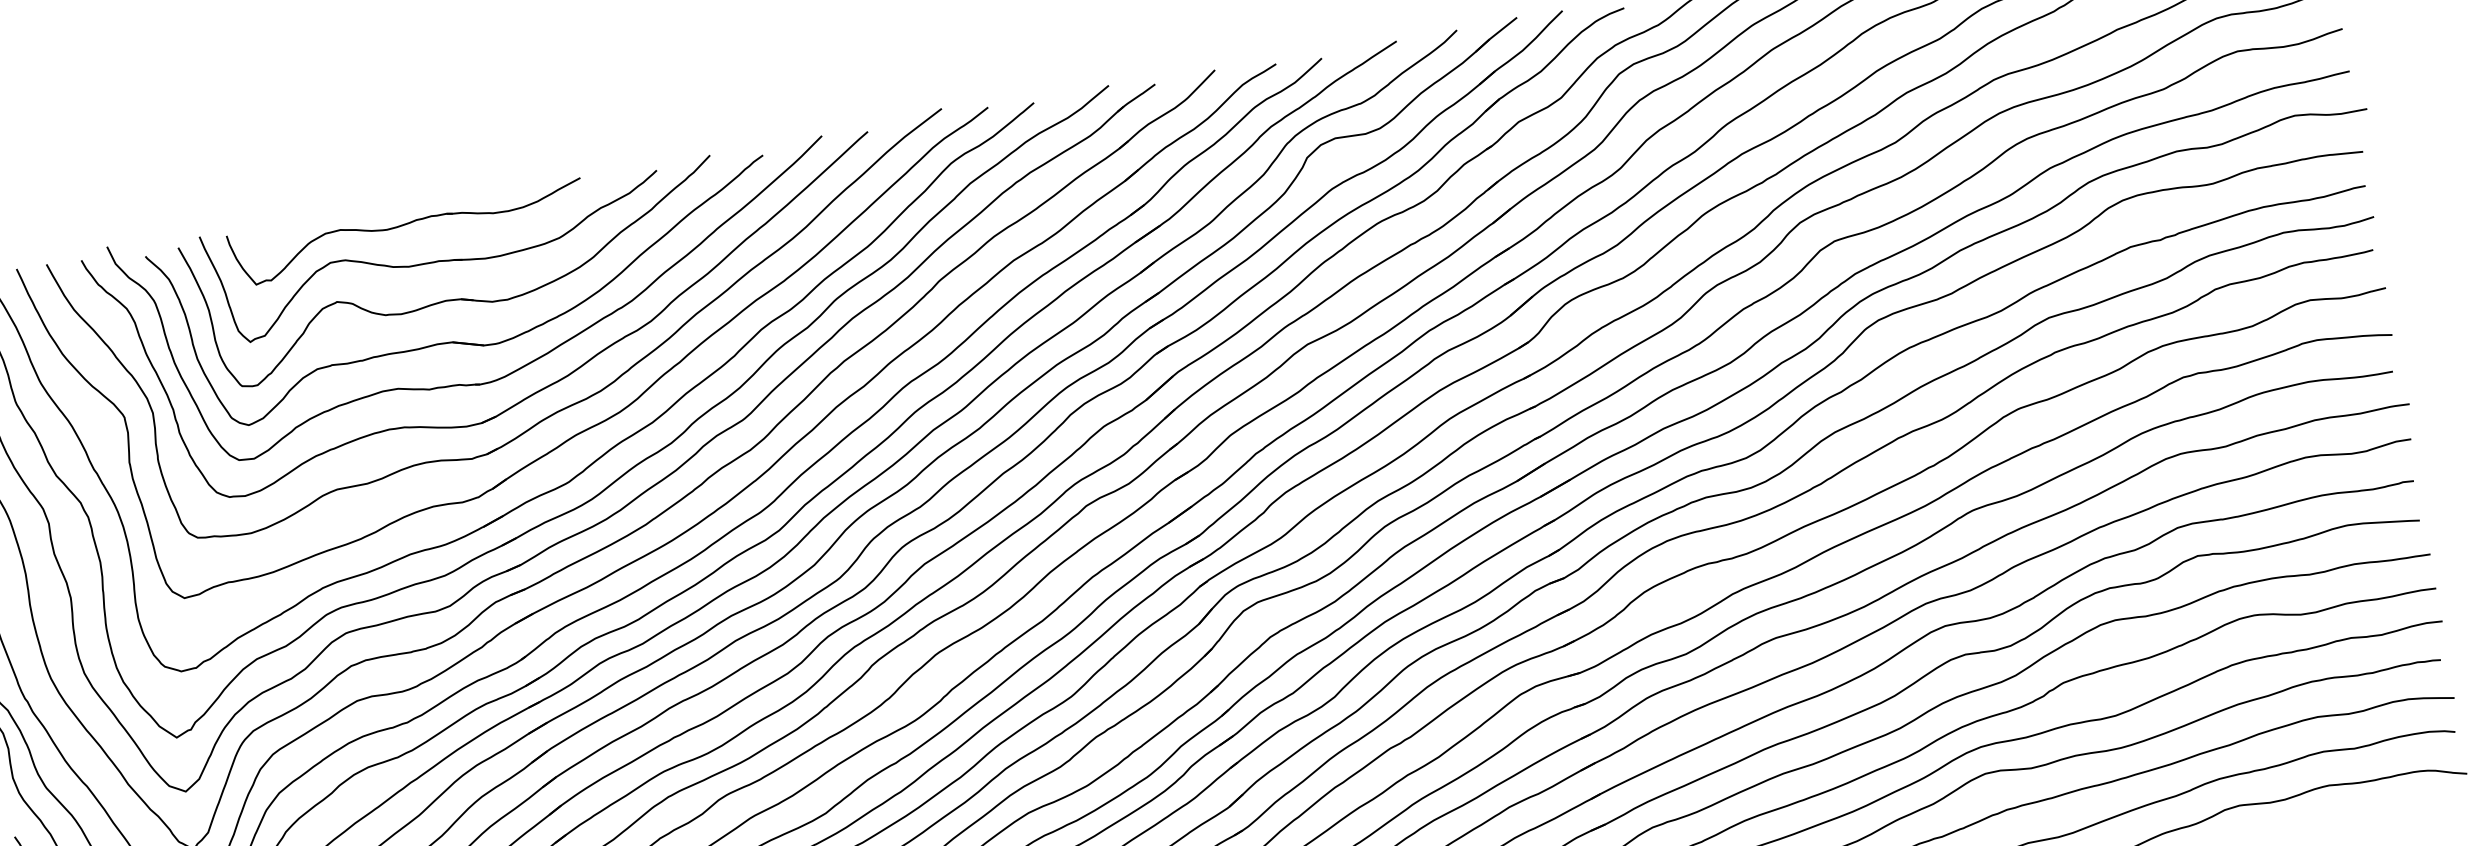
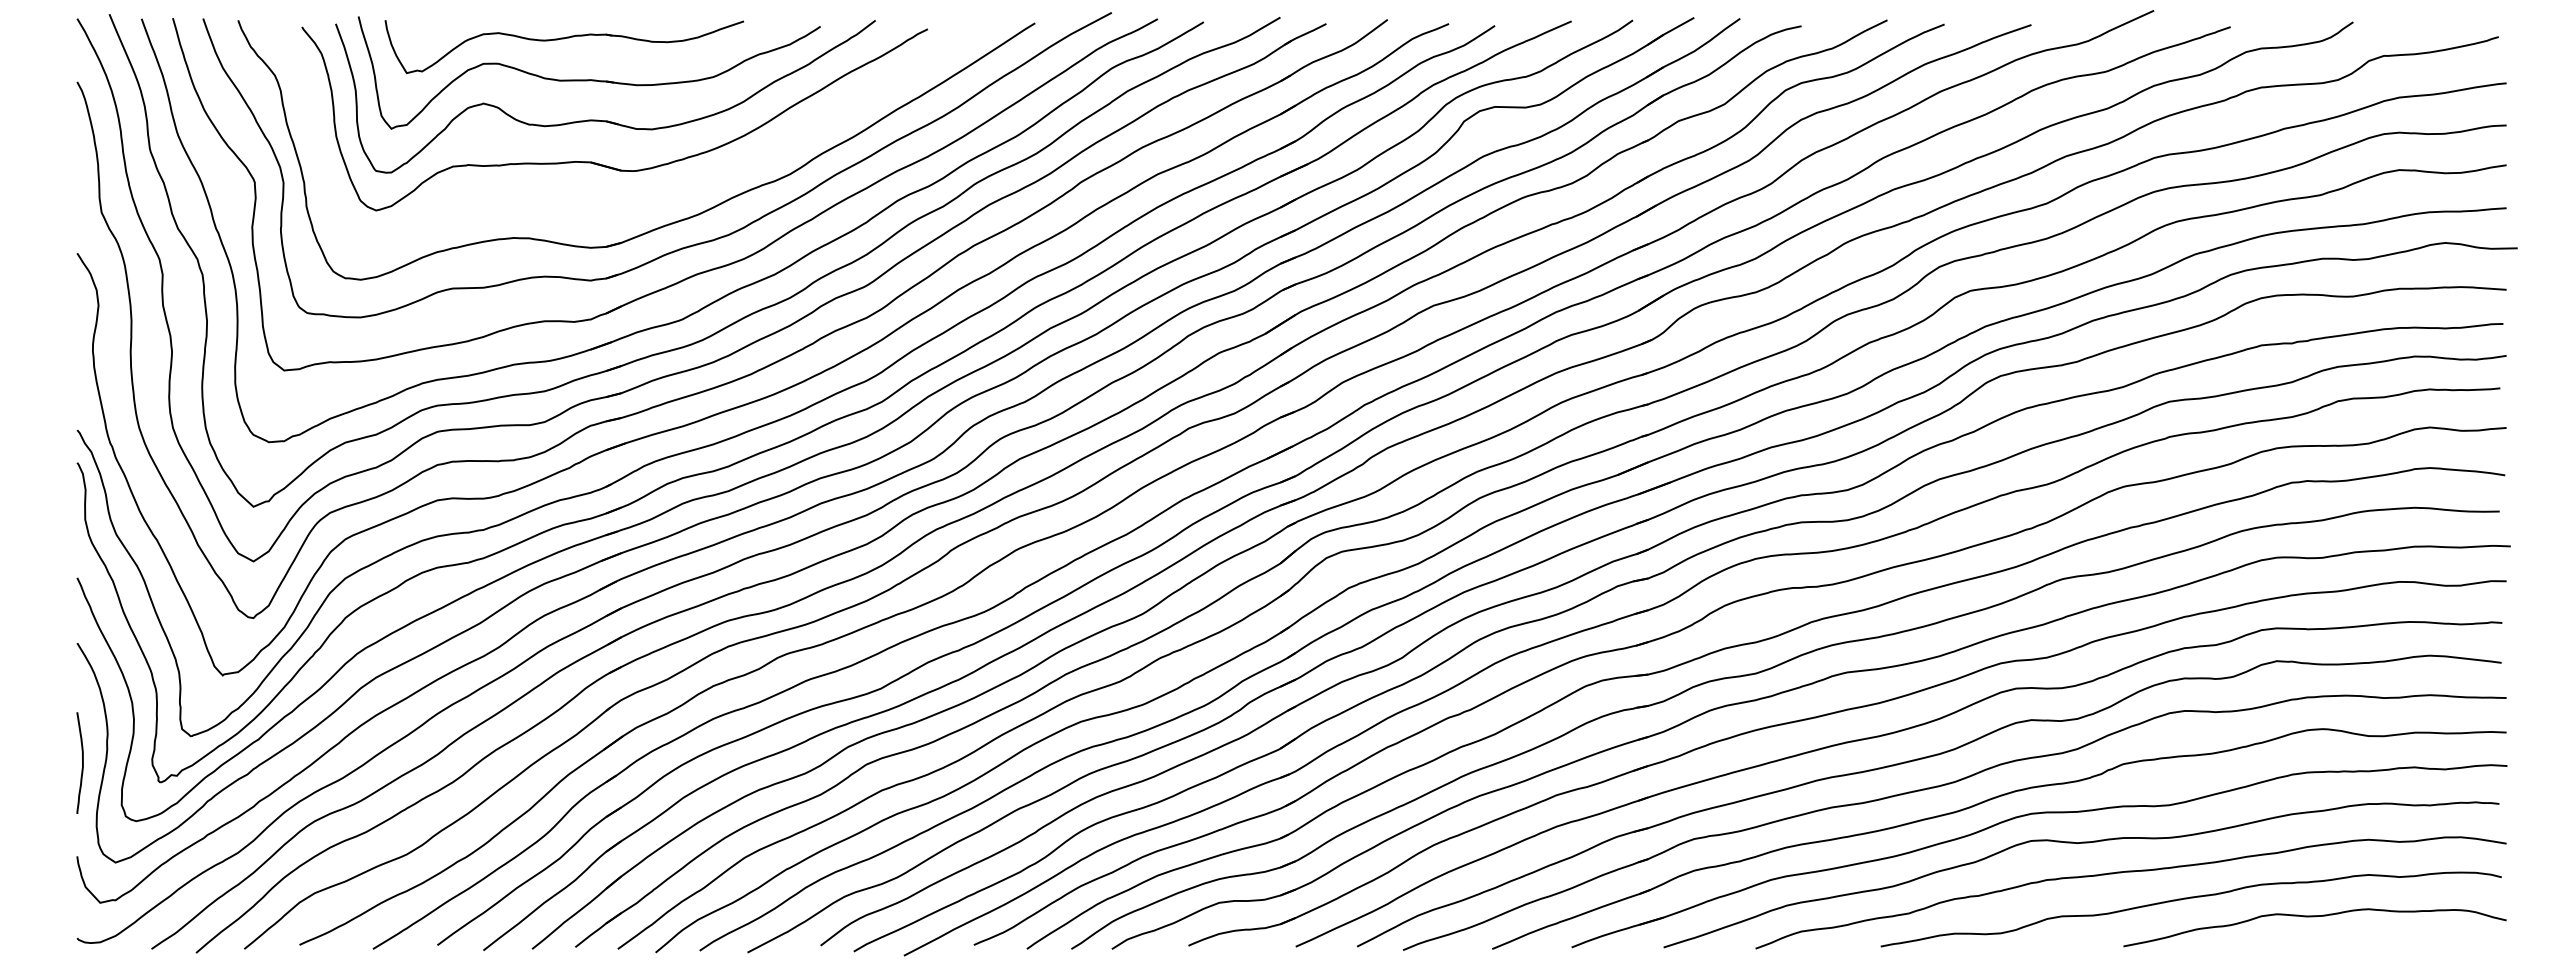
part: (524, 364) -> (657, 196), removed

